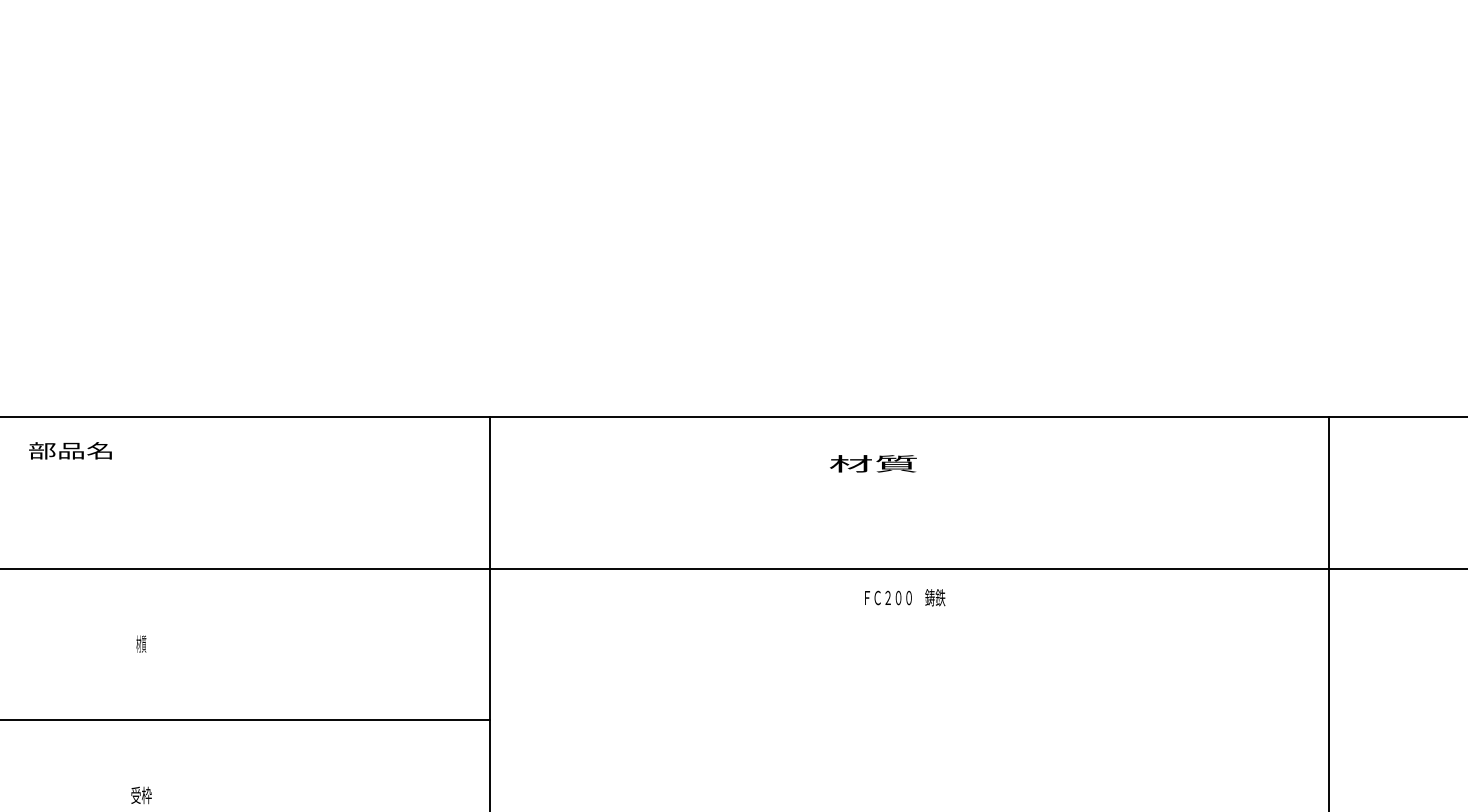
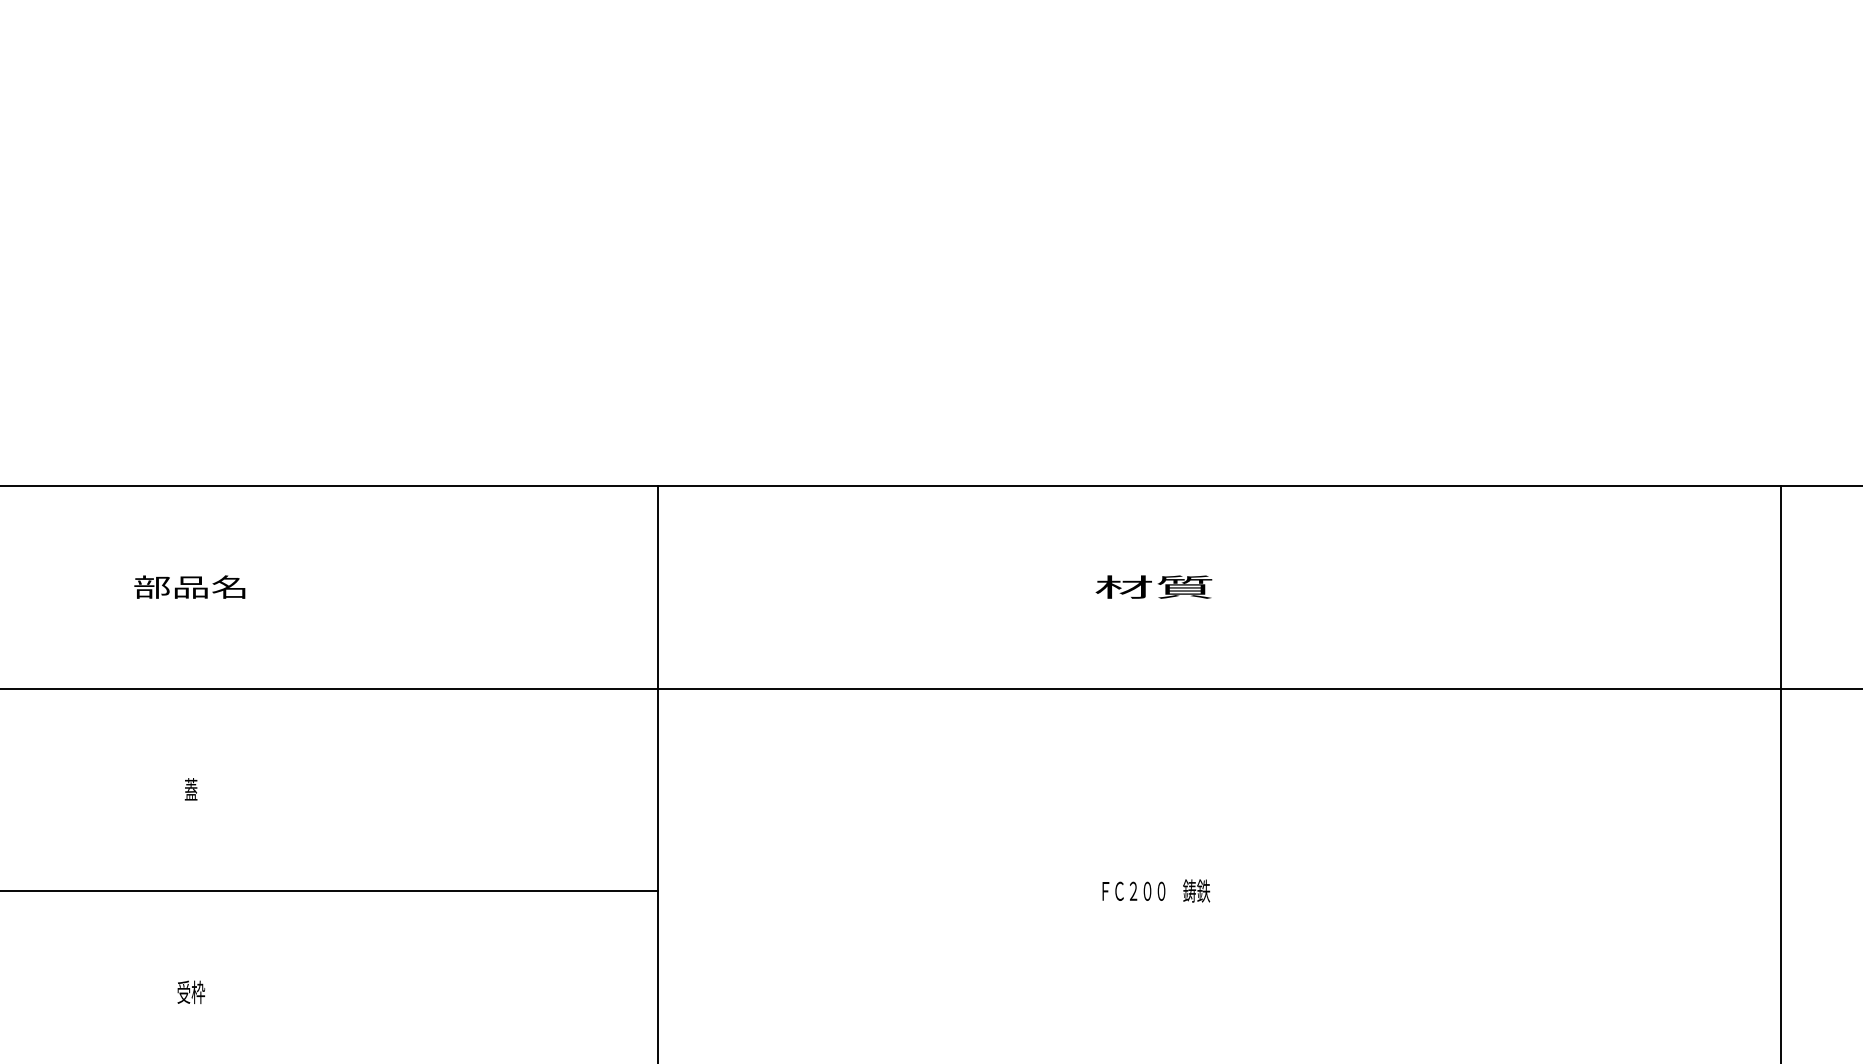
text: (70, 450) -> (189, 586), moved
text: (873, 463) -> (1154, 586), moved
text: (905, 597) -> (1156, 890), moved
text: (141, 643) -> (191, 788), 材質 -> 蓋

